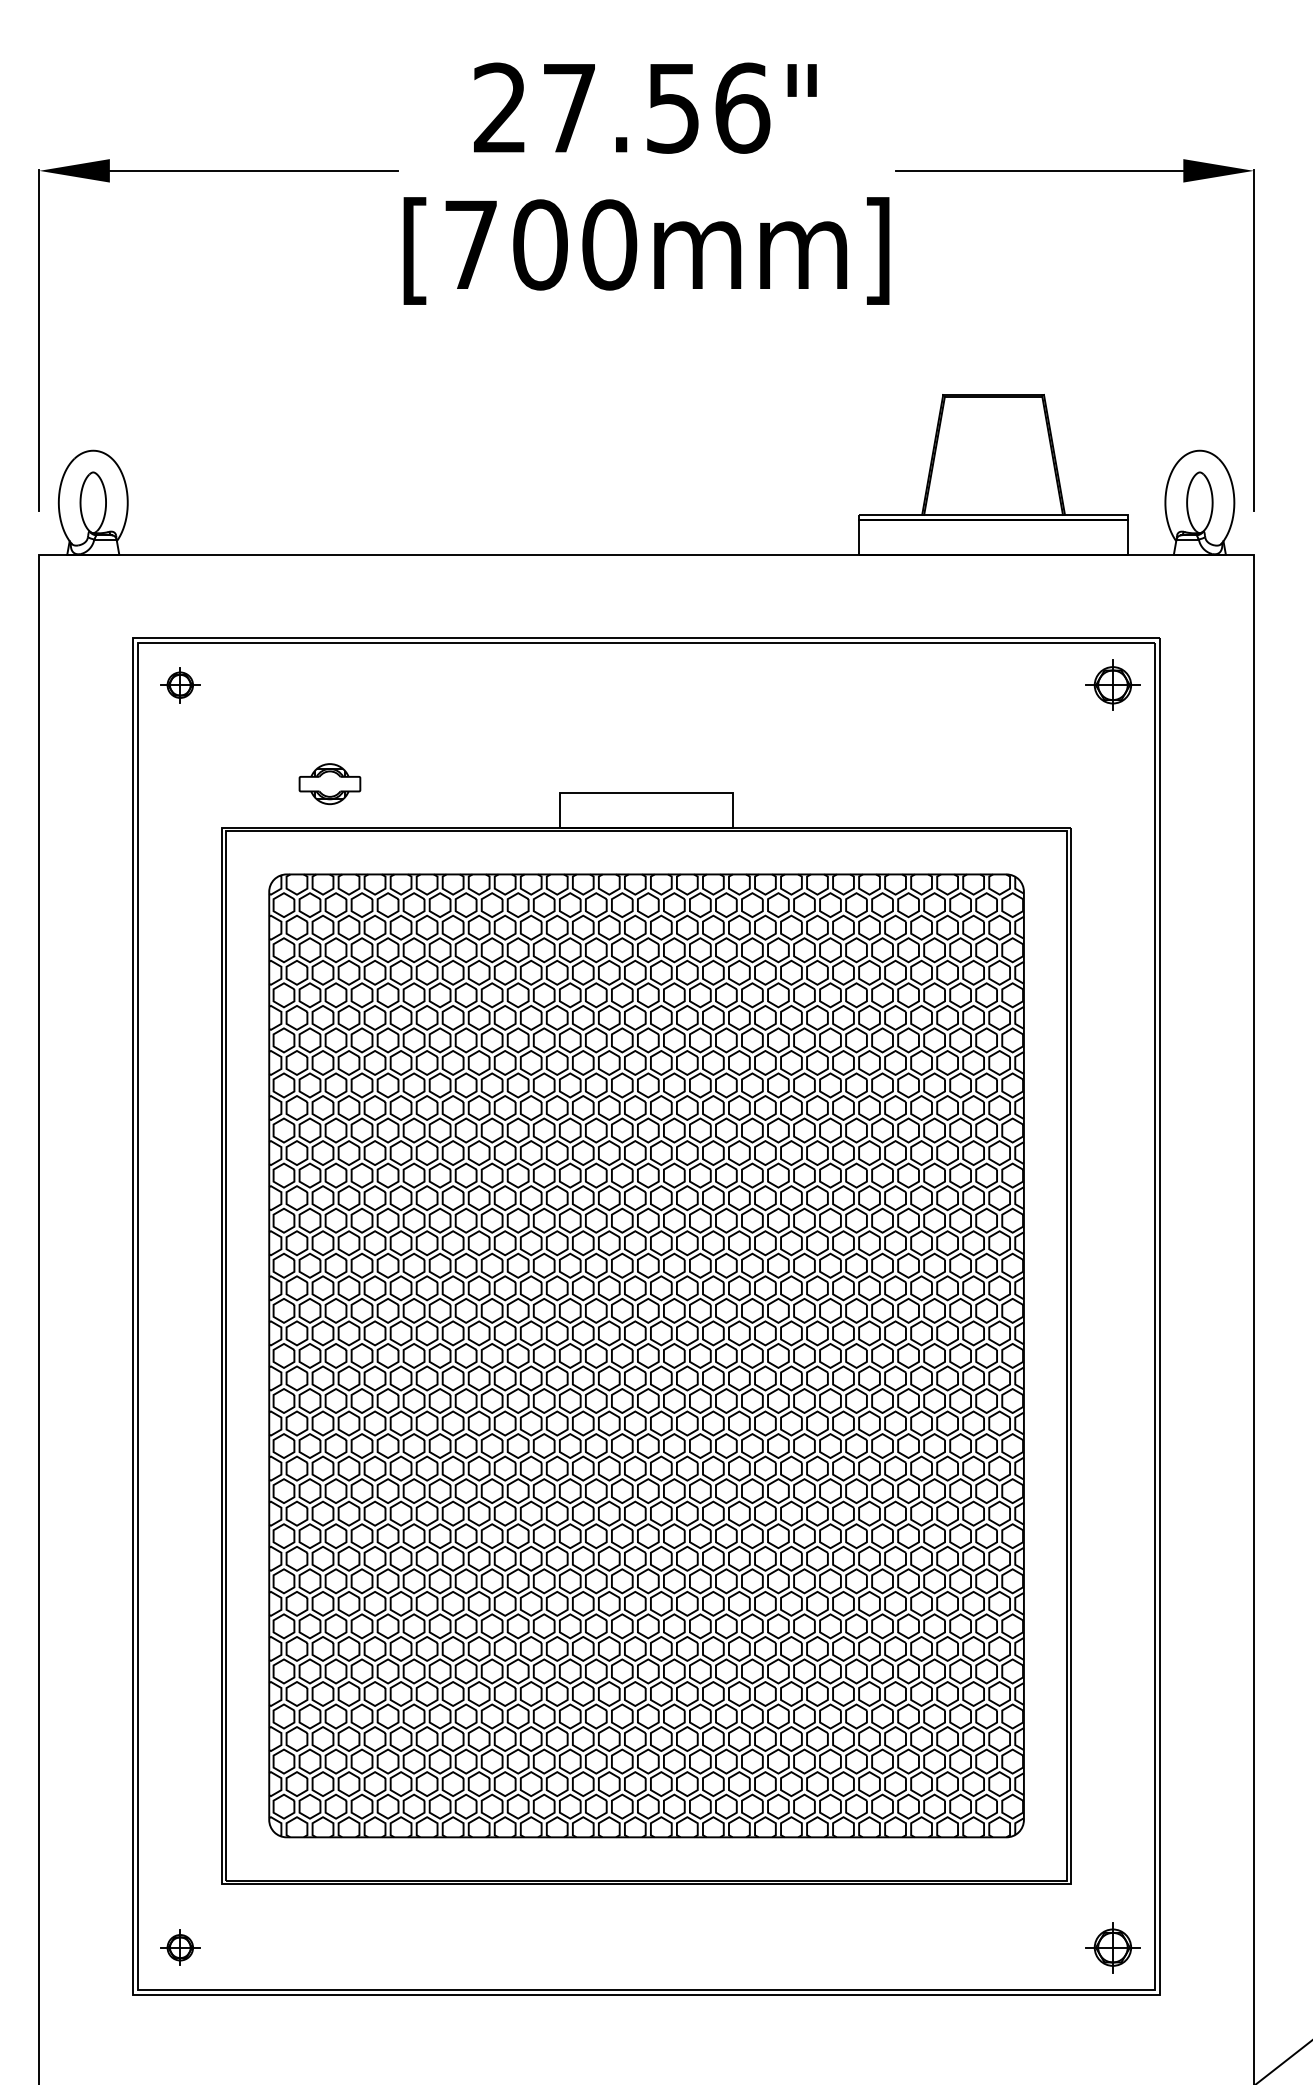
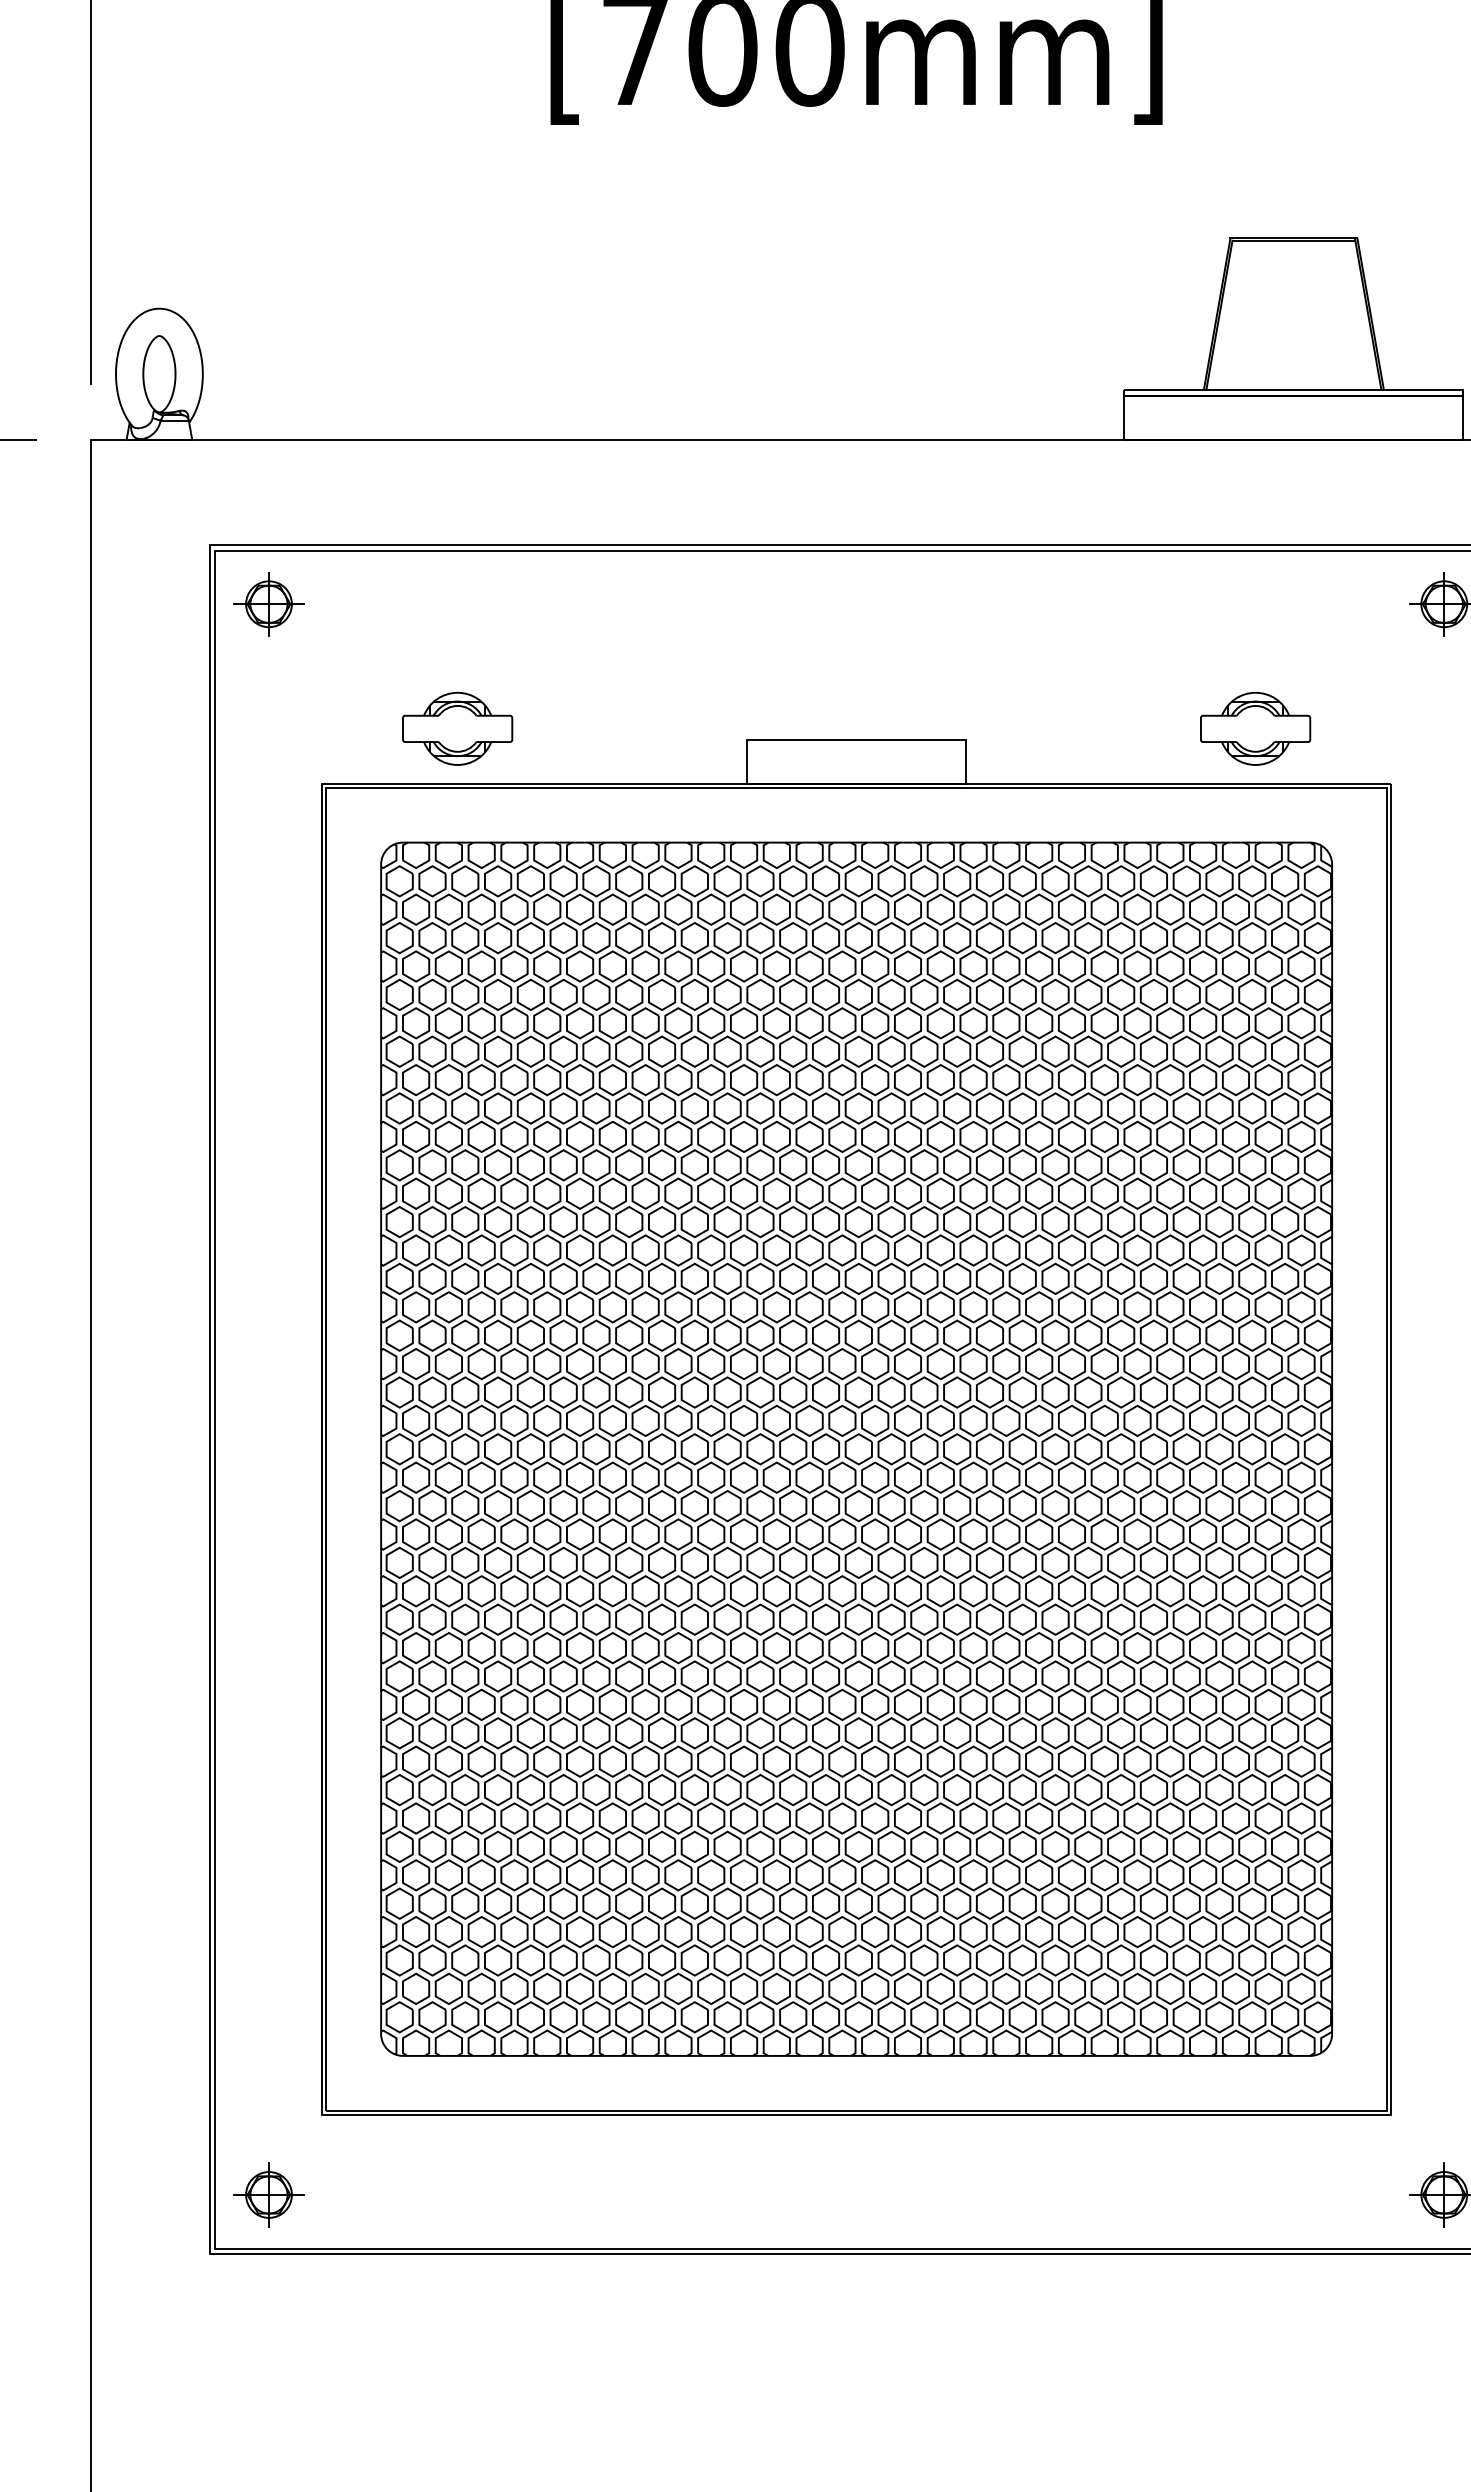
part: (180, 684) -> (269, 603), size x1.43
part: (329, 783) -> (457, 727), size x1.43
part: (963, 783) -> (1255, 727), added
part: (180, 1947) -> (269, 2194), size x1.43

